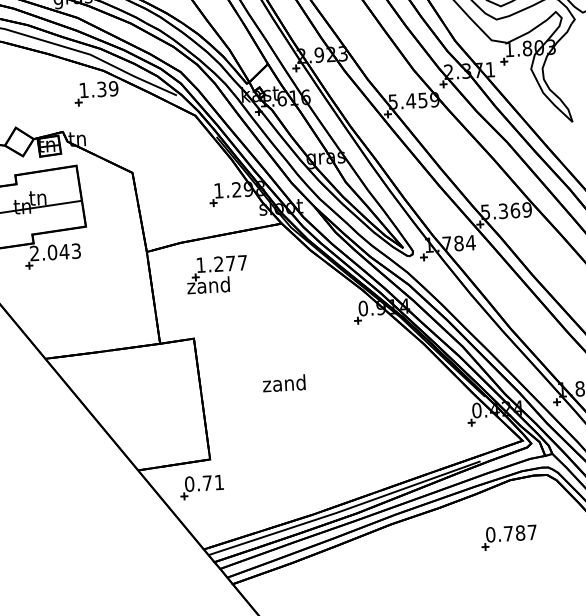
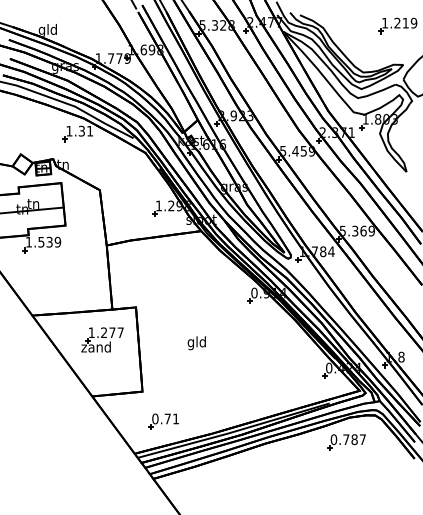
text: (112, 87) -> (89, 130), 1.39 -> 1.31
text: (55, 251) -> (43, 241), 2.043 -> 1.539
part: (217, 274) -> (102, 339), moved
text: (283, 385) -> (196, 343), zand -> gld
part: (201, 487) -> (163, 421), moved
part: (509, 537) -> (346, 442), moved

